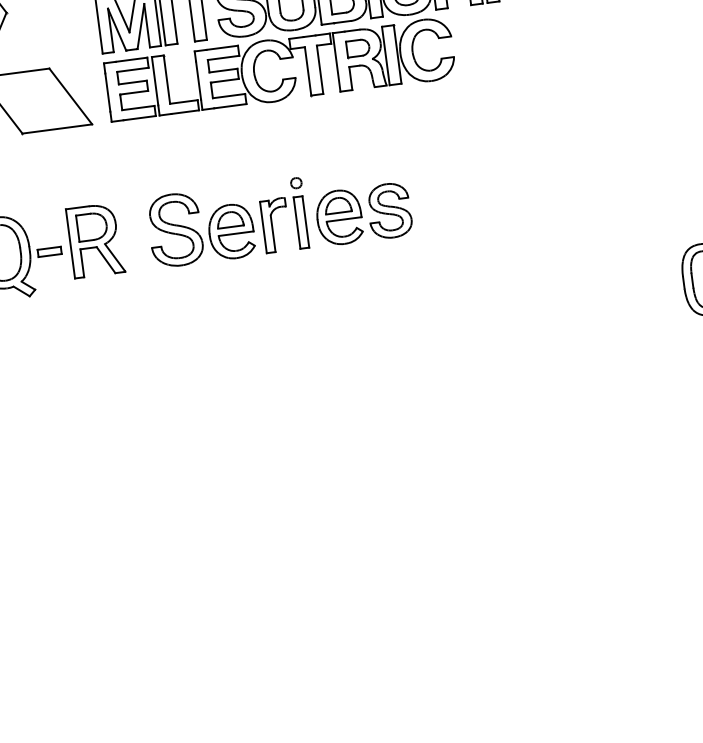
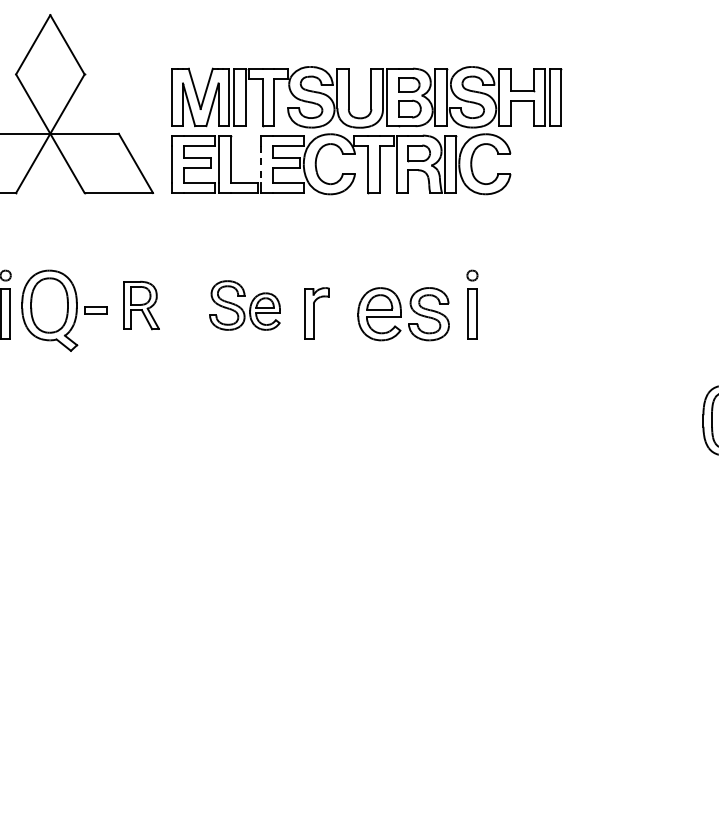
line: (198, 80) -> (261, 164), solid -> dashed
part: (300, 212) -> (472, 304), moved
part: (200, 226) -> (244, 305), size x0.7
part: (95, 240) -> (141, 305), size x0.7

